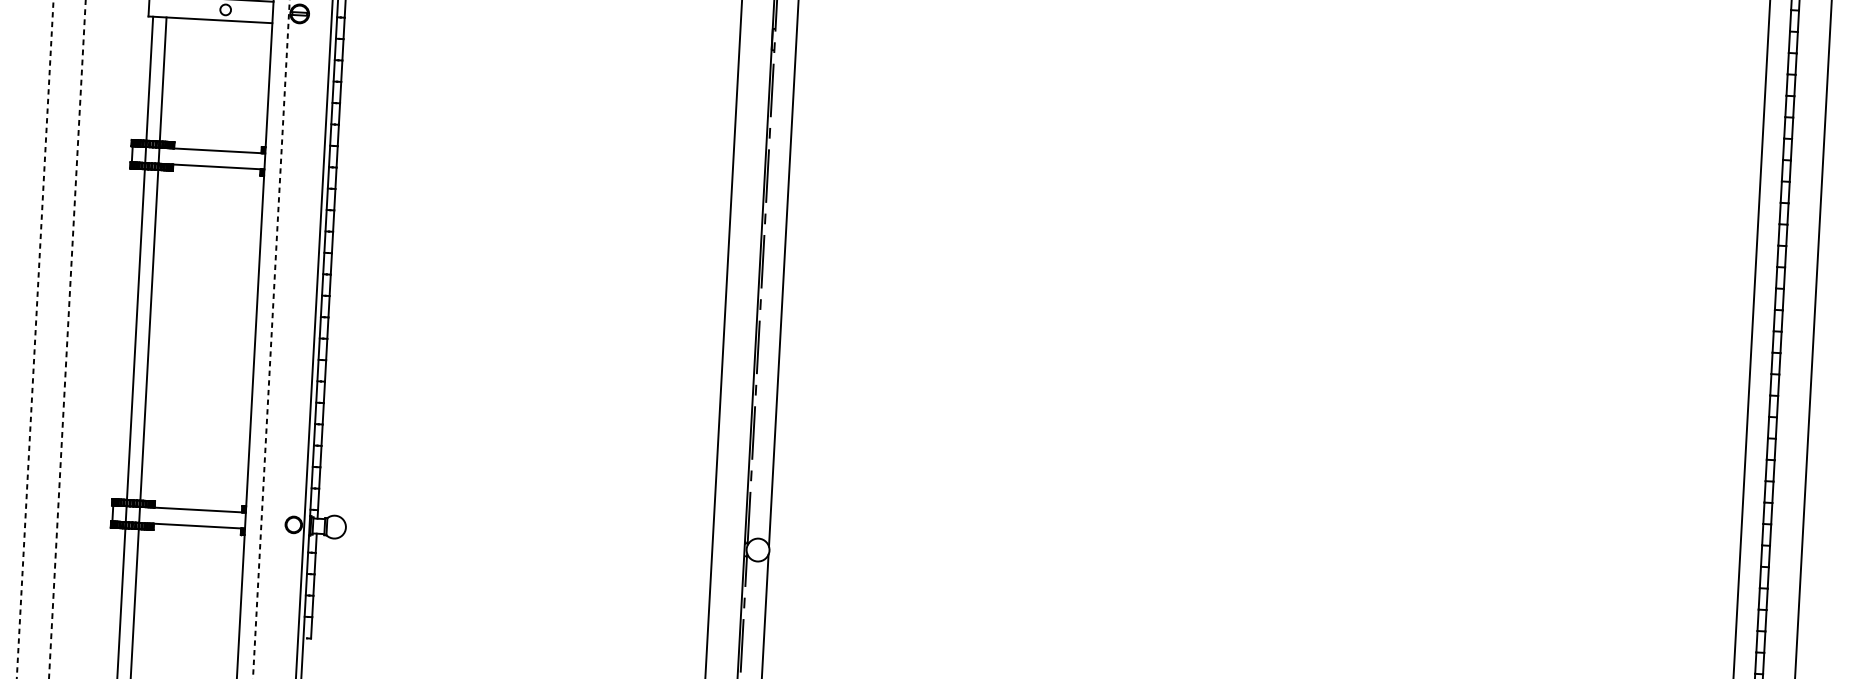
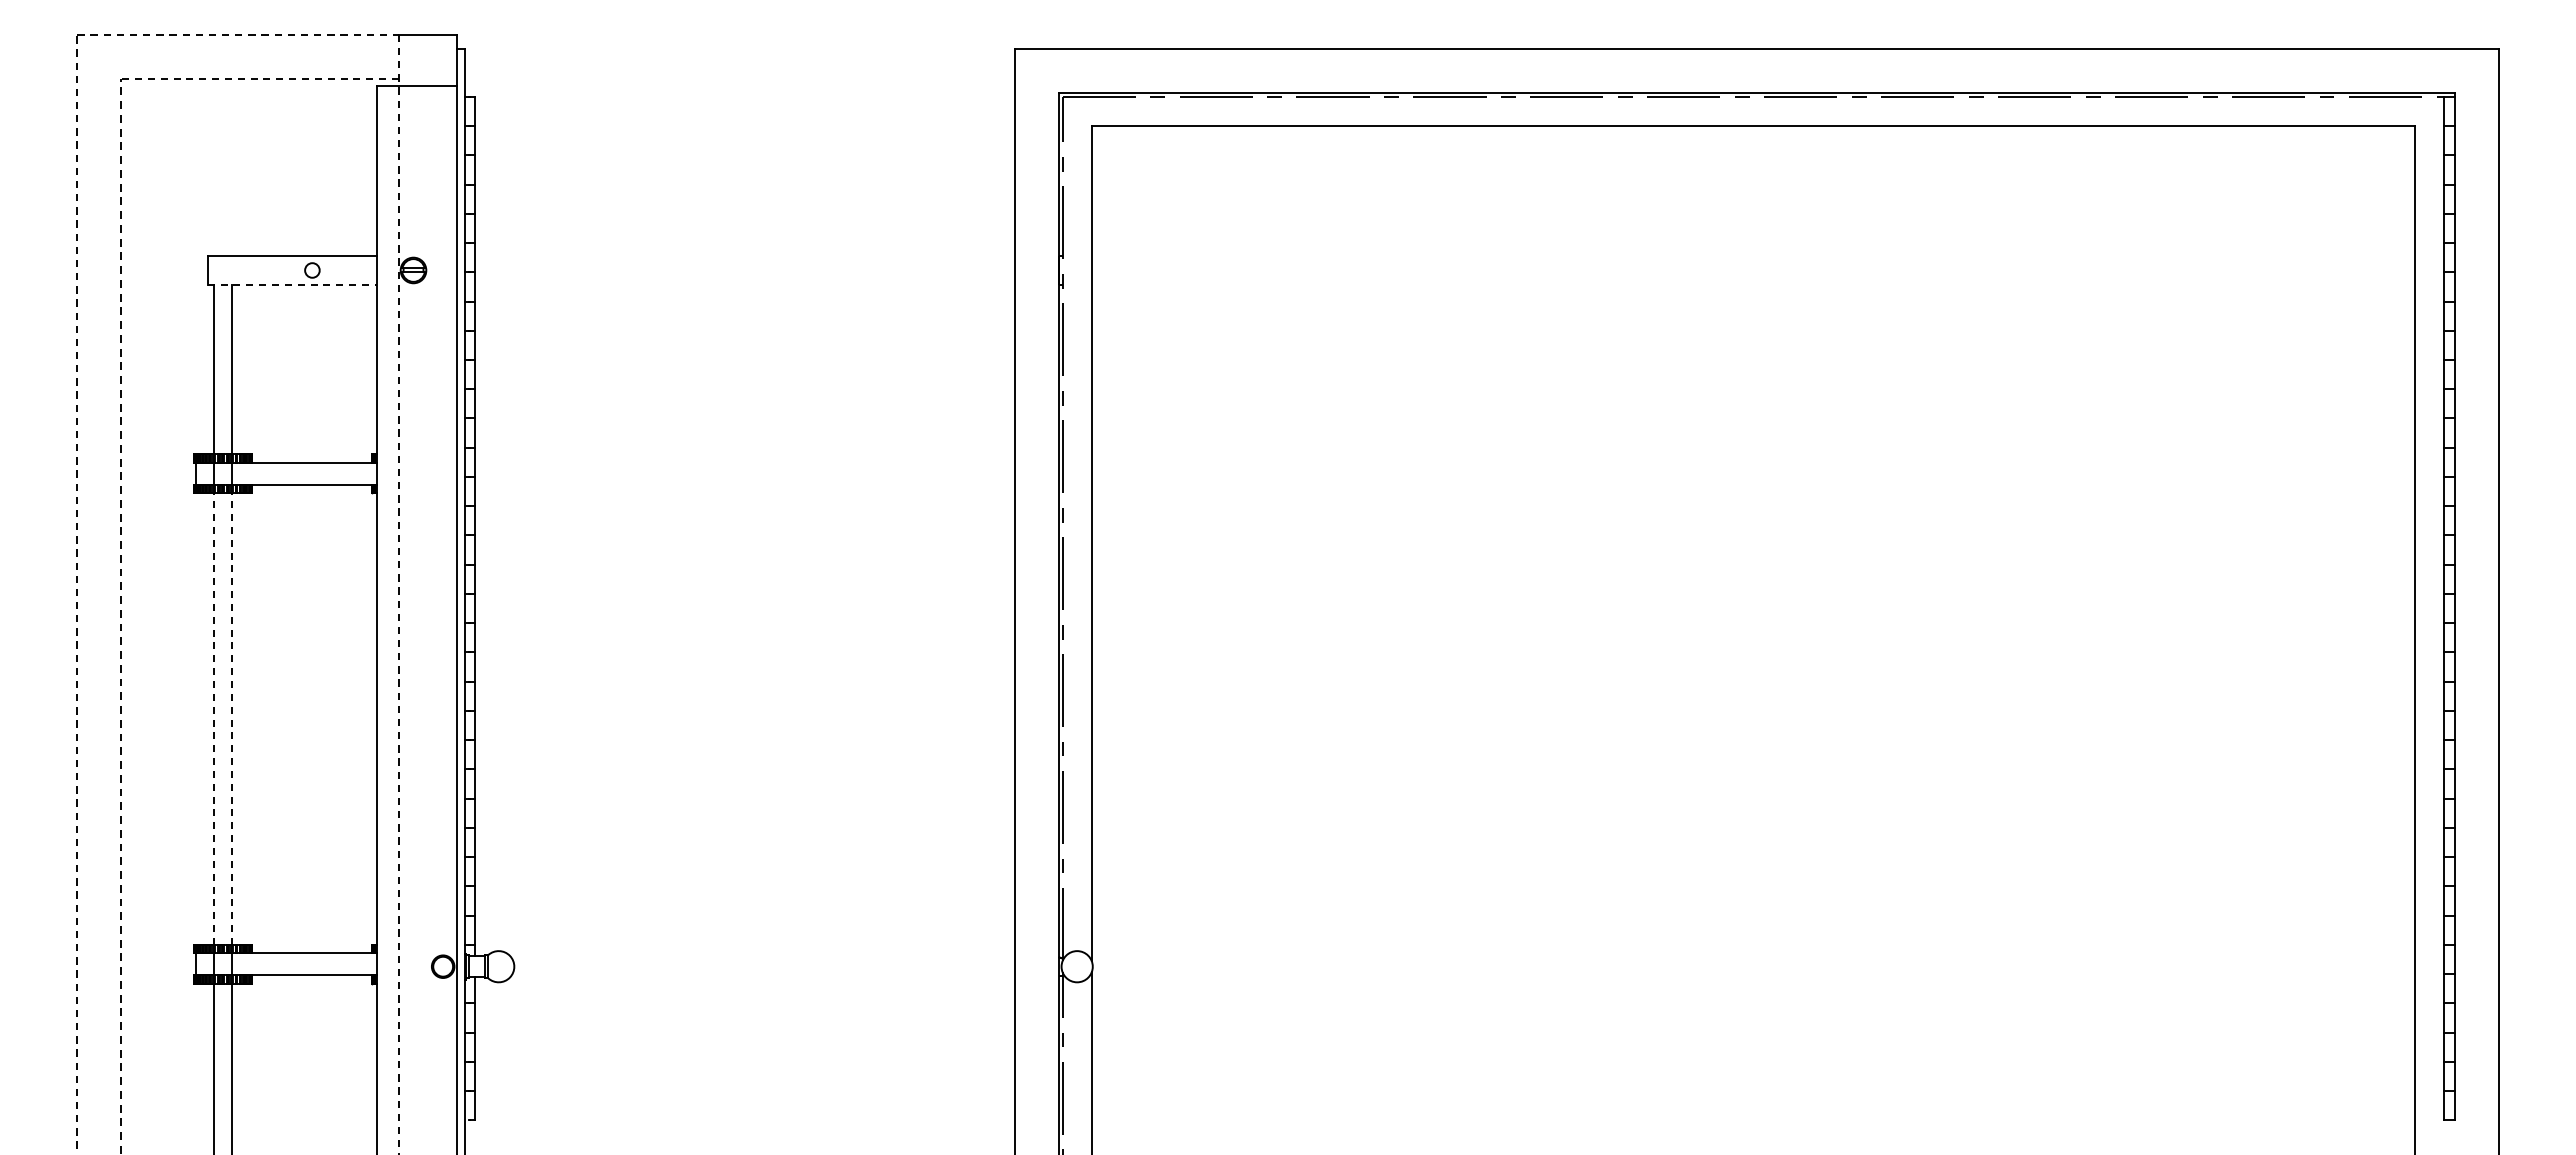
line: (210, 20) -> (292, 285), solid -> dashed
line: (136, 334) -> (214, 719), solid -> dashed
line: (149, 335) -> (232, 719), solid -> dashed

